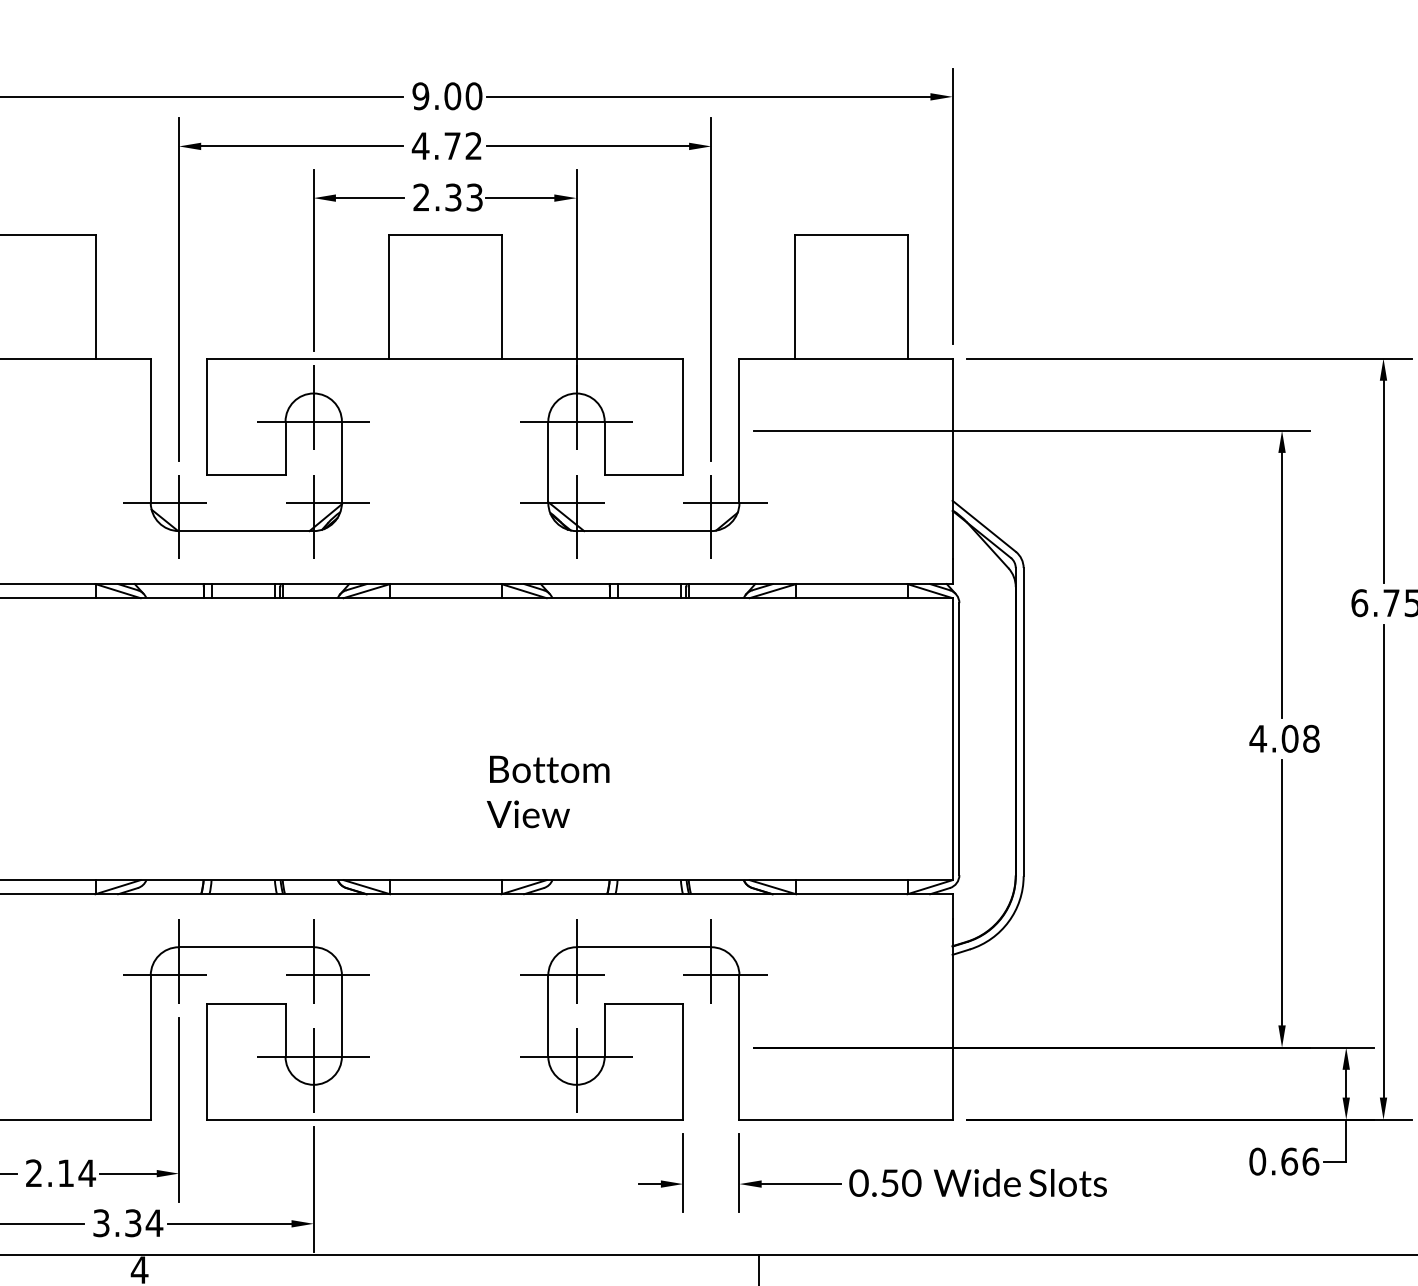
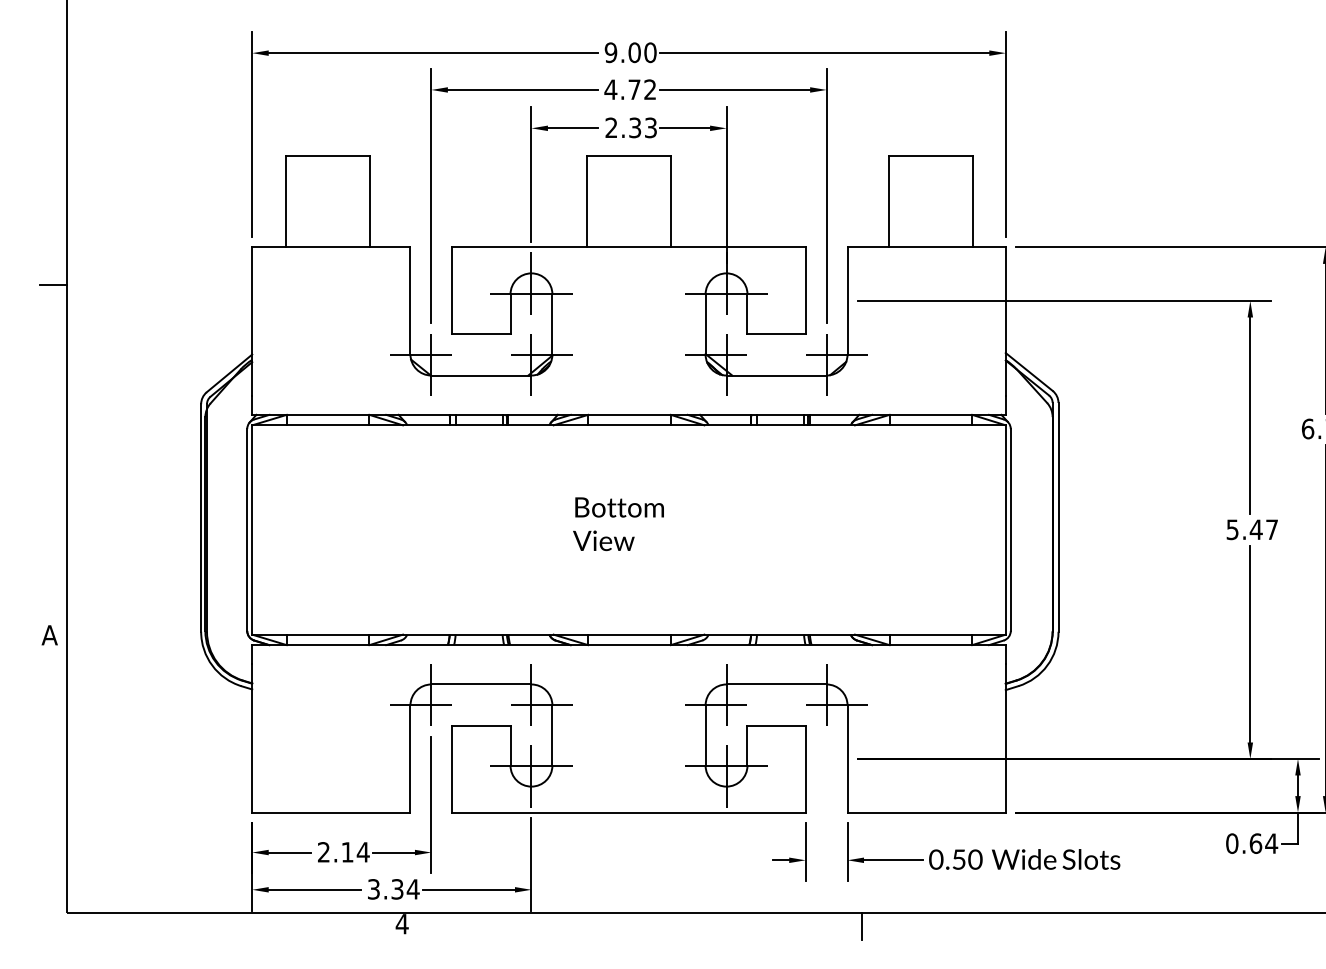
text: (1284, 738) -> (1252, 529), 4.08 -> 5.47
text: (548, 792) -> (618, 524), moved
text: (1310, 1161) -> (1271, 843), 0.66 -> 0.64

